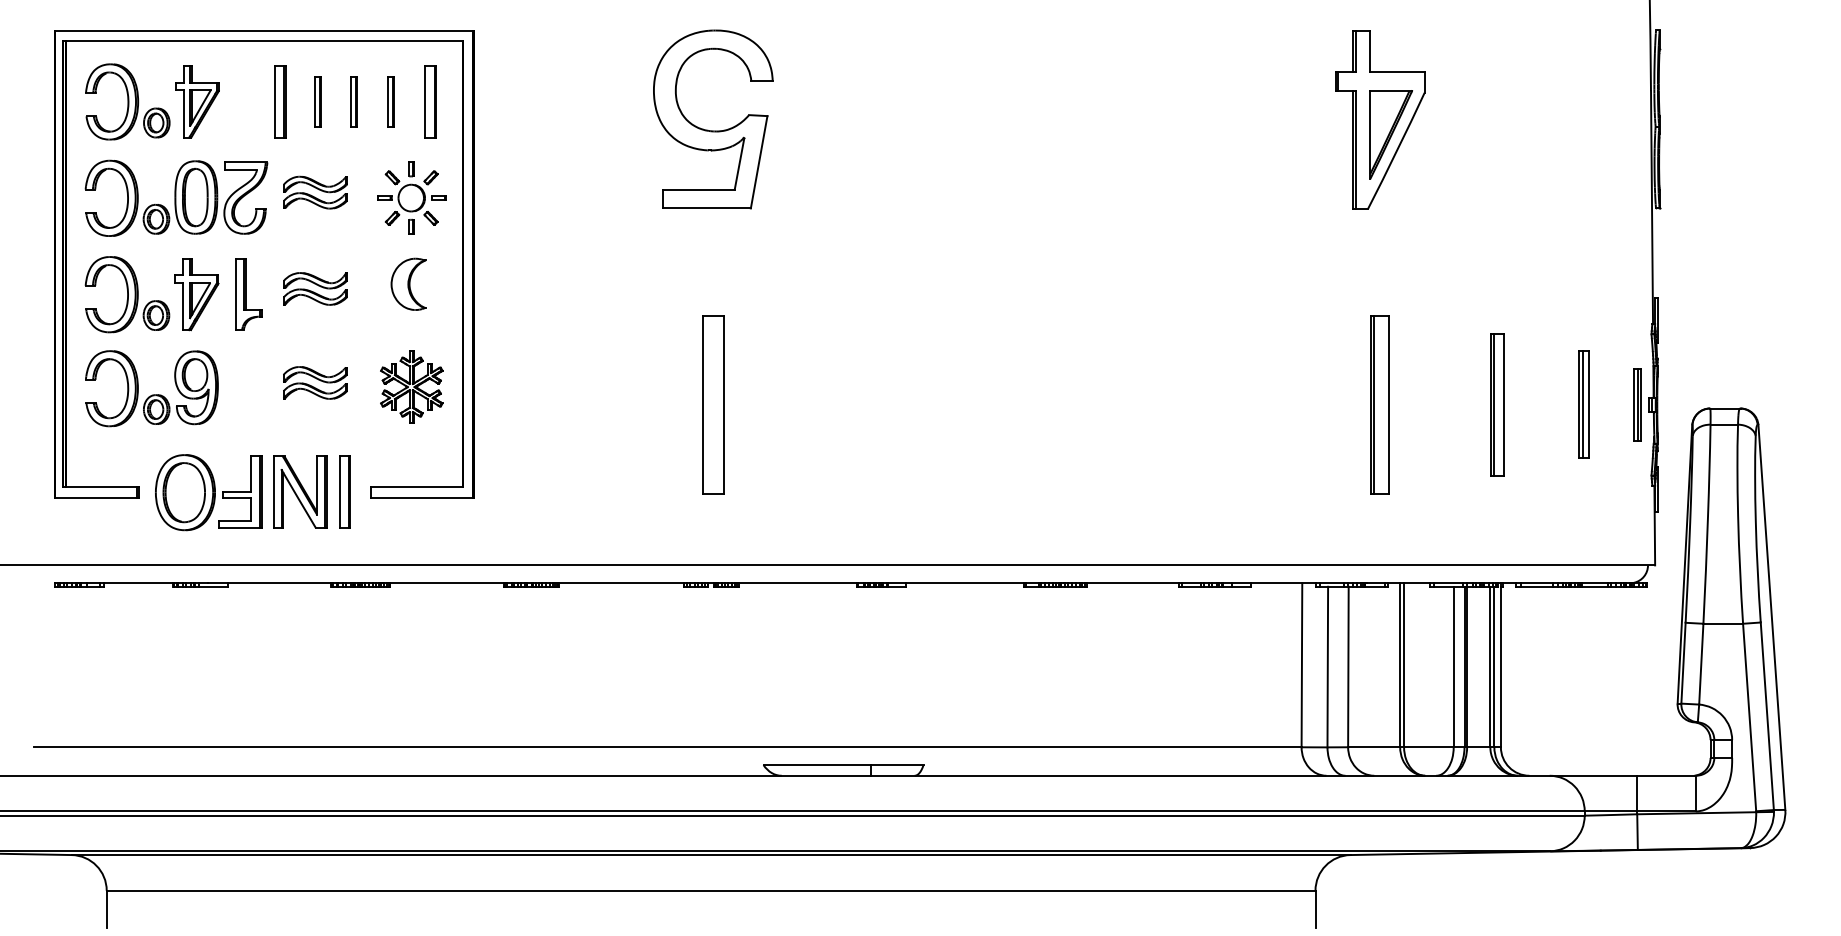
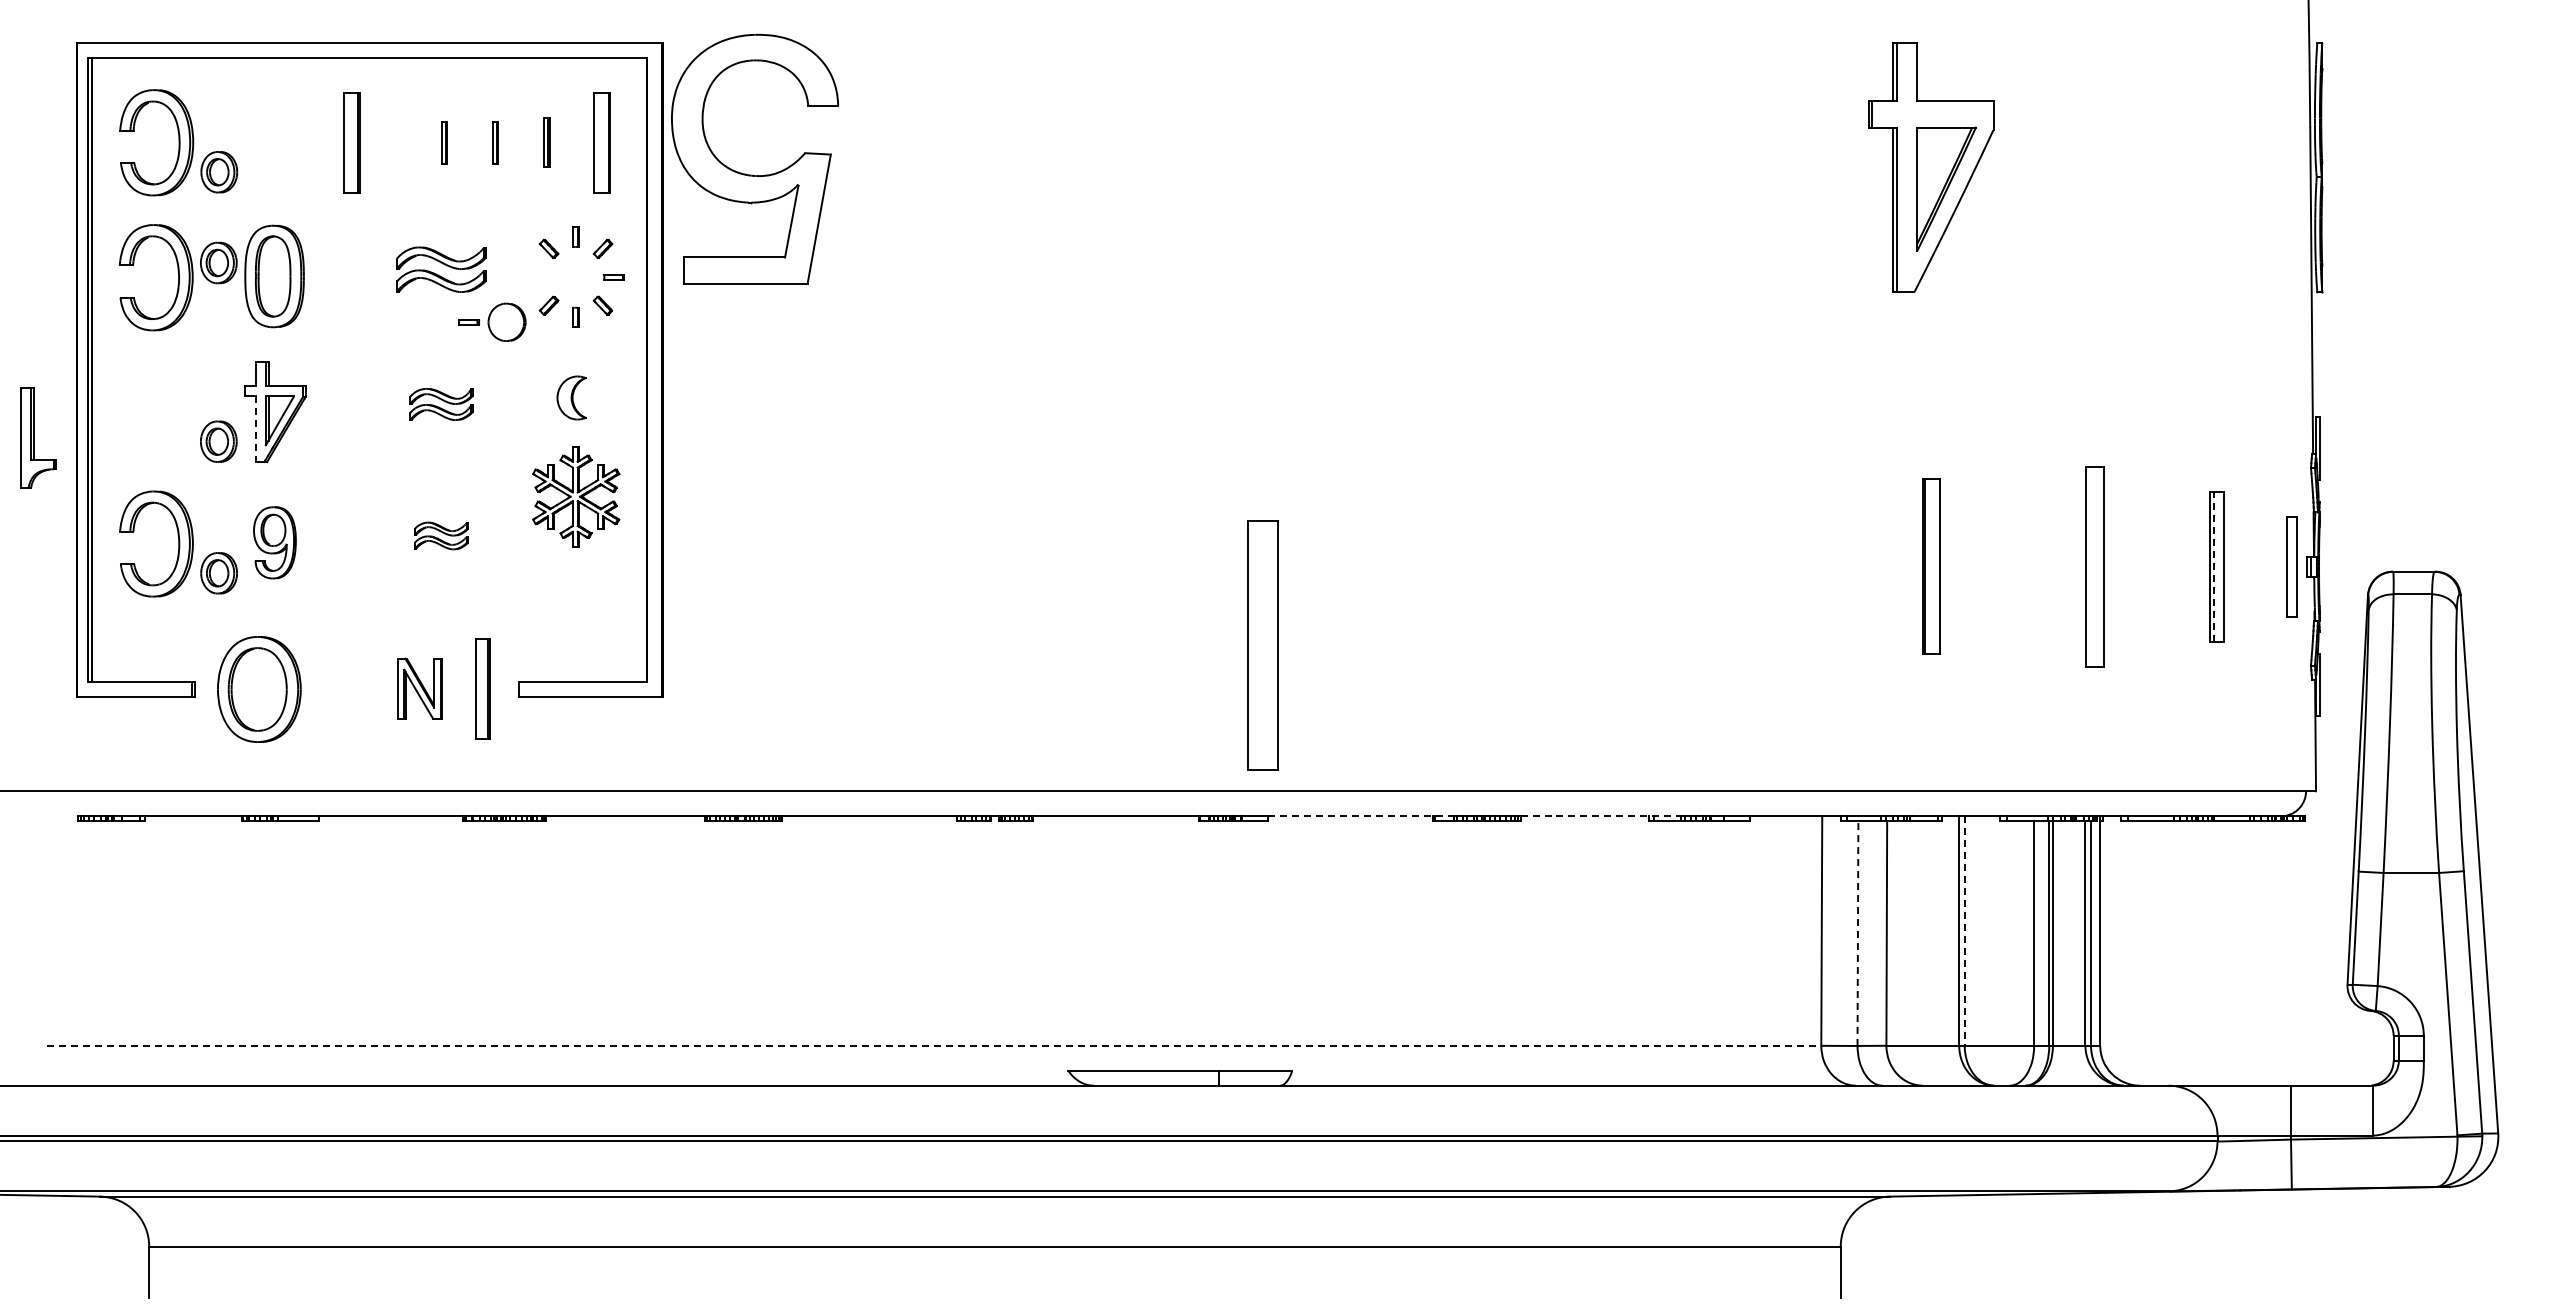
part: (197, 101) -> (276, 142), removed
part: (279, 101) -> (351, 142), moved
part: (317, 101) -> (444, 142), size x0.6
part: (354, 101) -> (495, 142), size x0.6
part: (390, 101) -> (546, 142), size x0.7
part: (711, 130) -> (752, 174), moved
part: (401, 197) -> (492, 321), moved
part: (245, 198) -> (343, 277), removed
part: (156, 218) -> (218, 262), moved
part: (408, 283) -> (571, 397), size x0.6
part: (315, 288) -> (441, 404), size x0.7
part: (126, 289) -> (177, 405), removed
part: (249, 293) -> (38, 437), moved
line: (183, 306) -> (256, 429), solid -> dashed
part: (315, 382) -> (441, 535), size x0.6
part: (412, 386) -> (576, 496), moved
part: (196, 387) -> (274, 542), size x0.7
part: (712, 404) -> (1262, 645), moved
part: (1380, 404) -> (1931, 566), size x0.7
line: (1493, 404) -> (2090, 566), removed
line: (1582, 404) -> (2214, 566), solid -> dashed
line: (1637, 404) -> (2291, 566), removed
part: (239, 491) -> (335, 688), removed
part: (299, 491) -> (419, 688), size x0.6
line: (972, 583) -> (1360, 816), solid -> dashed
line: (1144, 583) -> (1601, 816), solid -> dashed
line: (1403, 665) -> (1964, 931), solid -> dashed
line: (1327, 667) -> (1857, 933), solid -> dashed
line: (667, 747) -> (934, 1045), solid -> dashed

